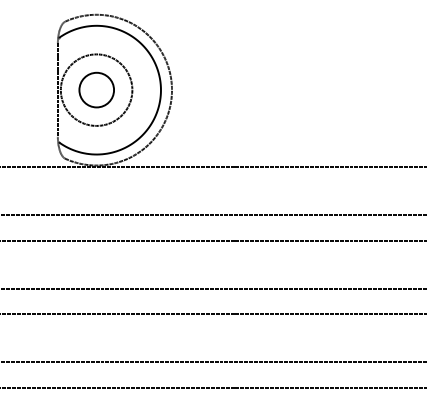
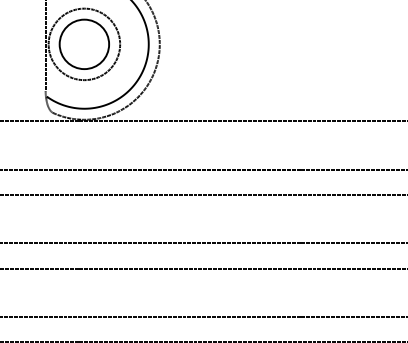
circle: (96, 89) -> (84, 43), size x1.43

